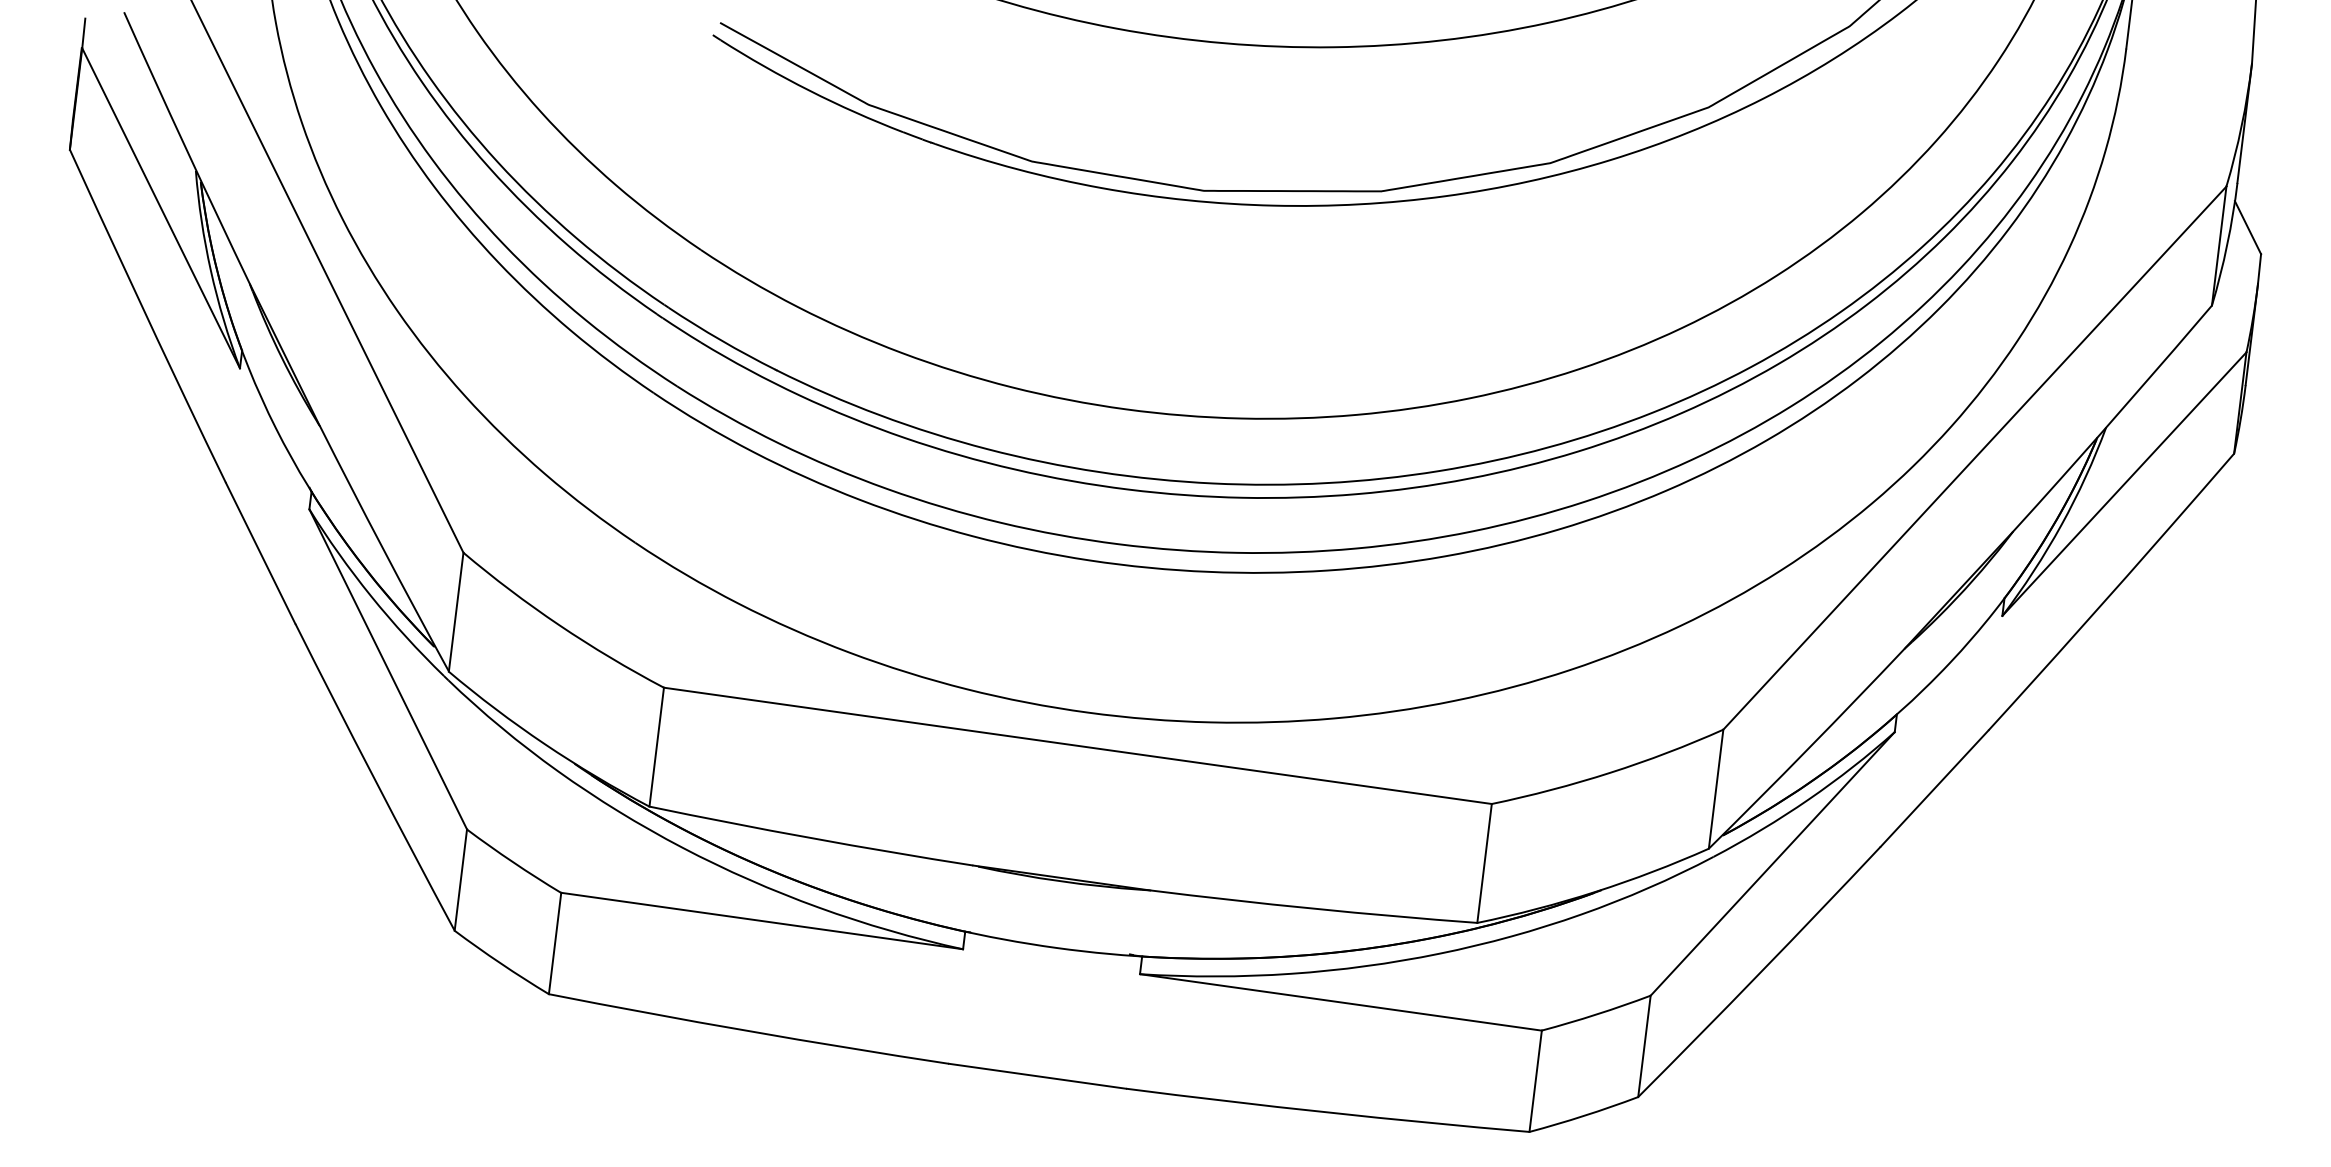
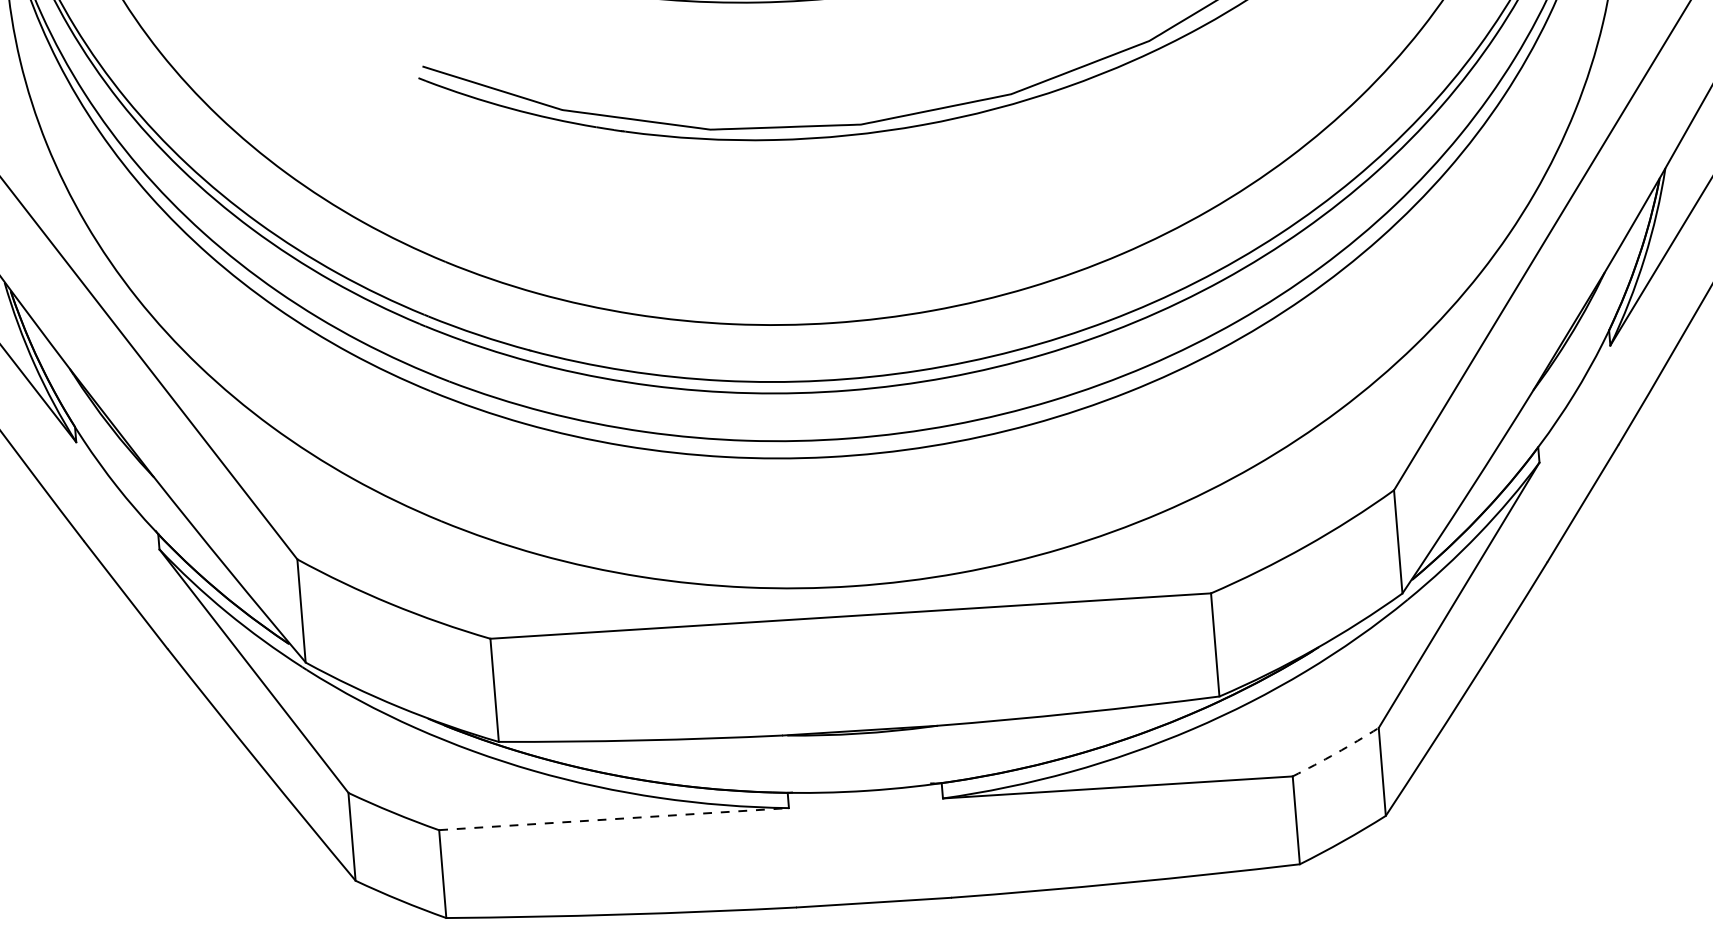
line: (762, 921) -> (614, 819), solid -> dashed
arc: (1596, 1014) -> (1336, 753), solid -> dashed

